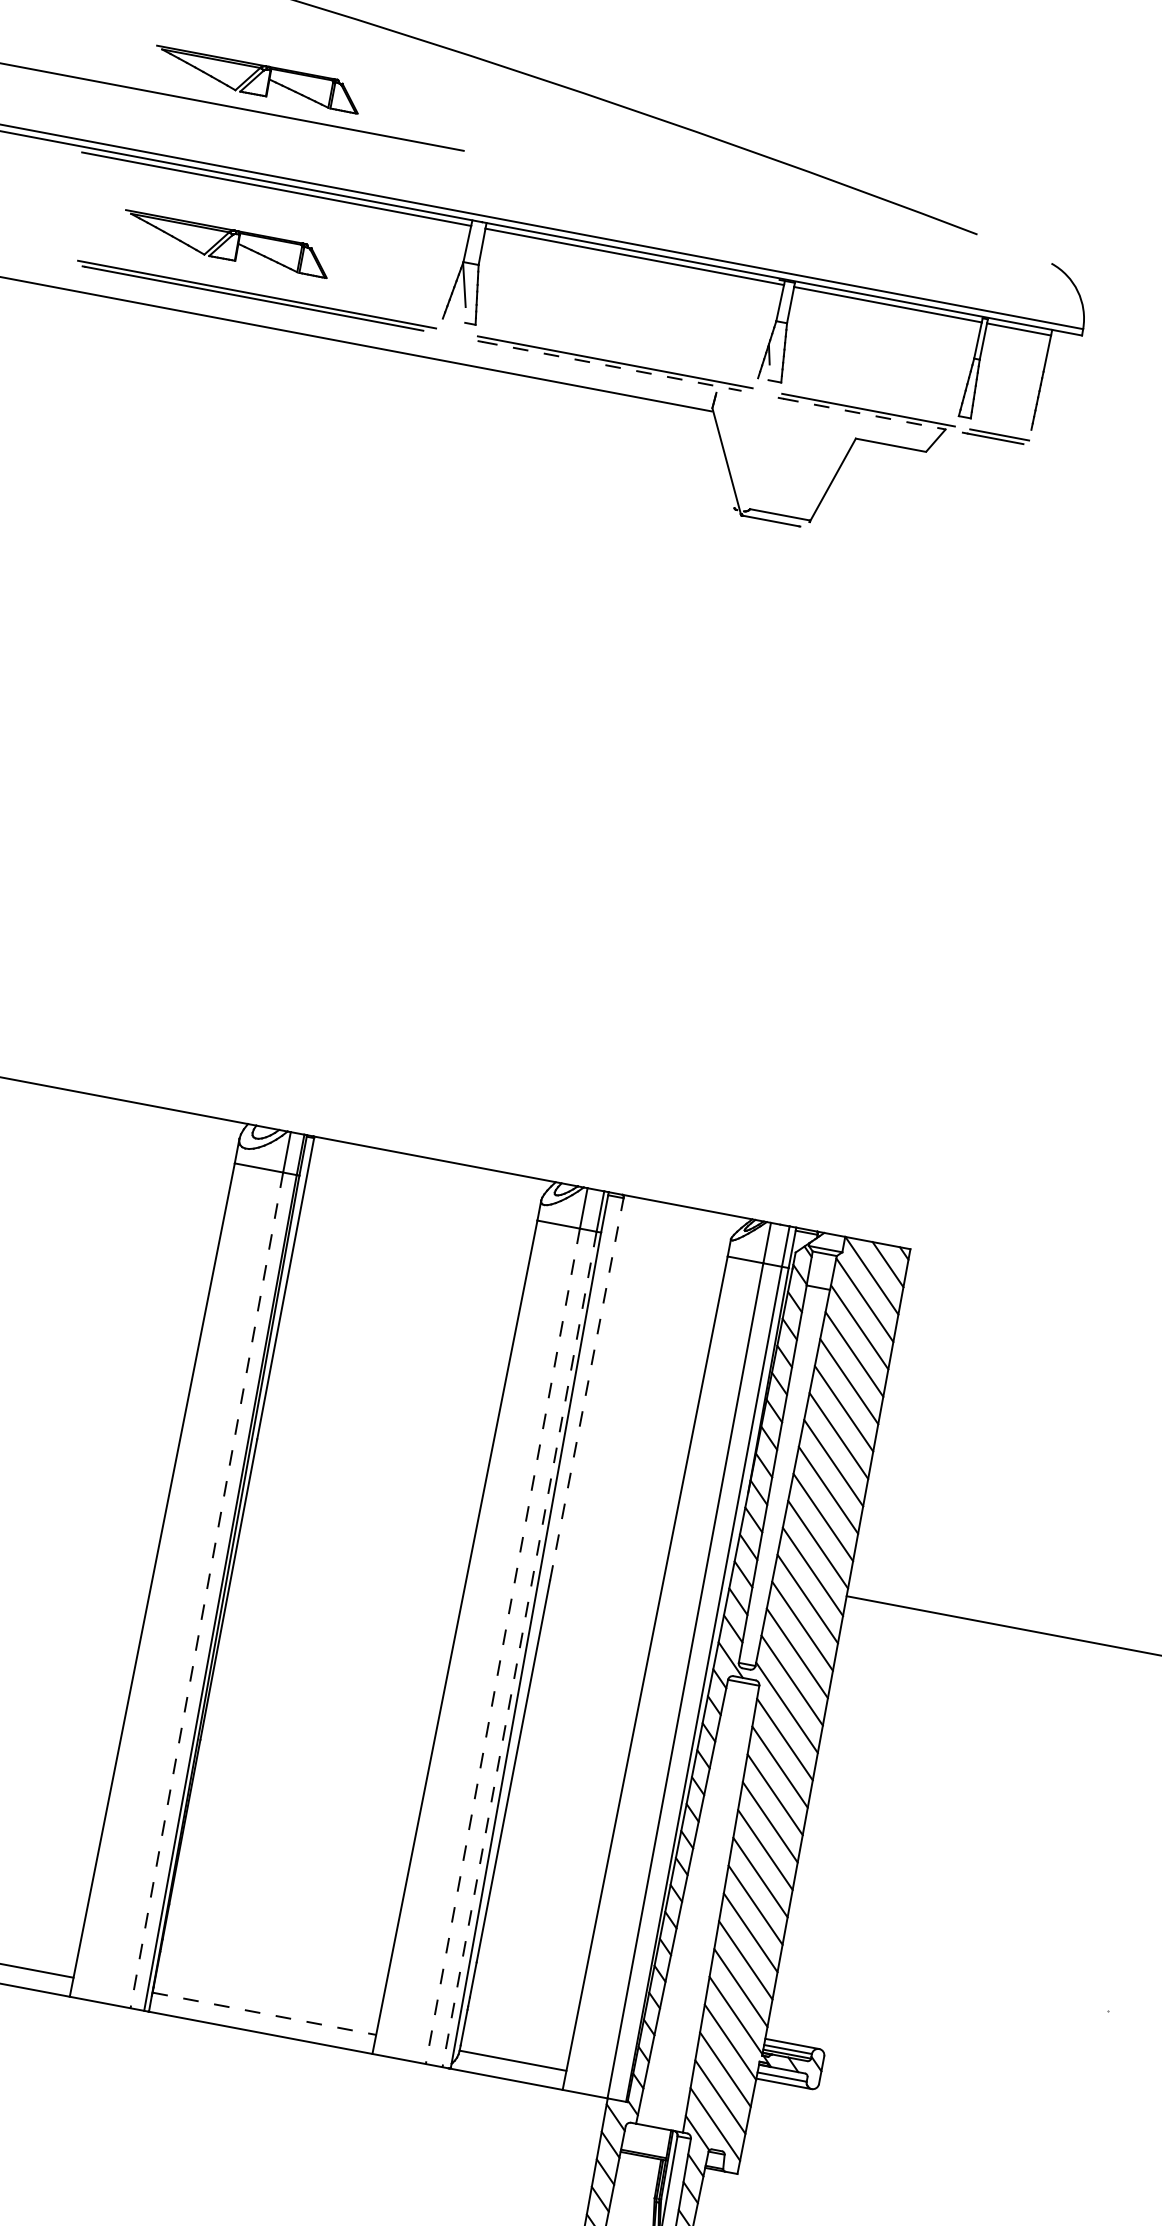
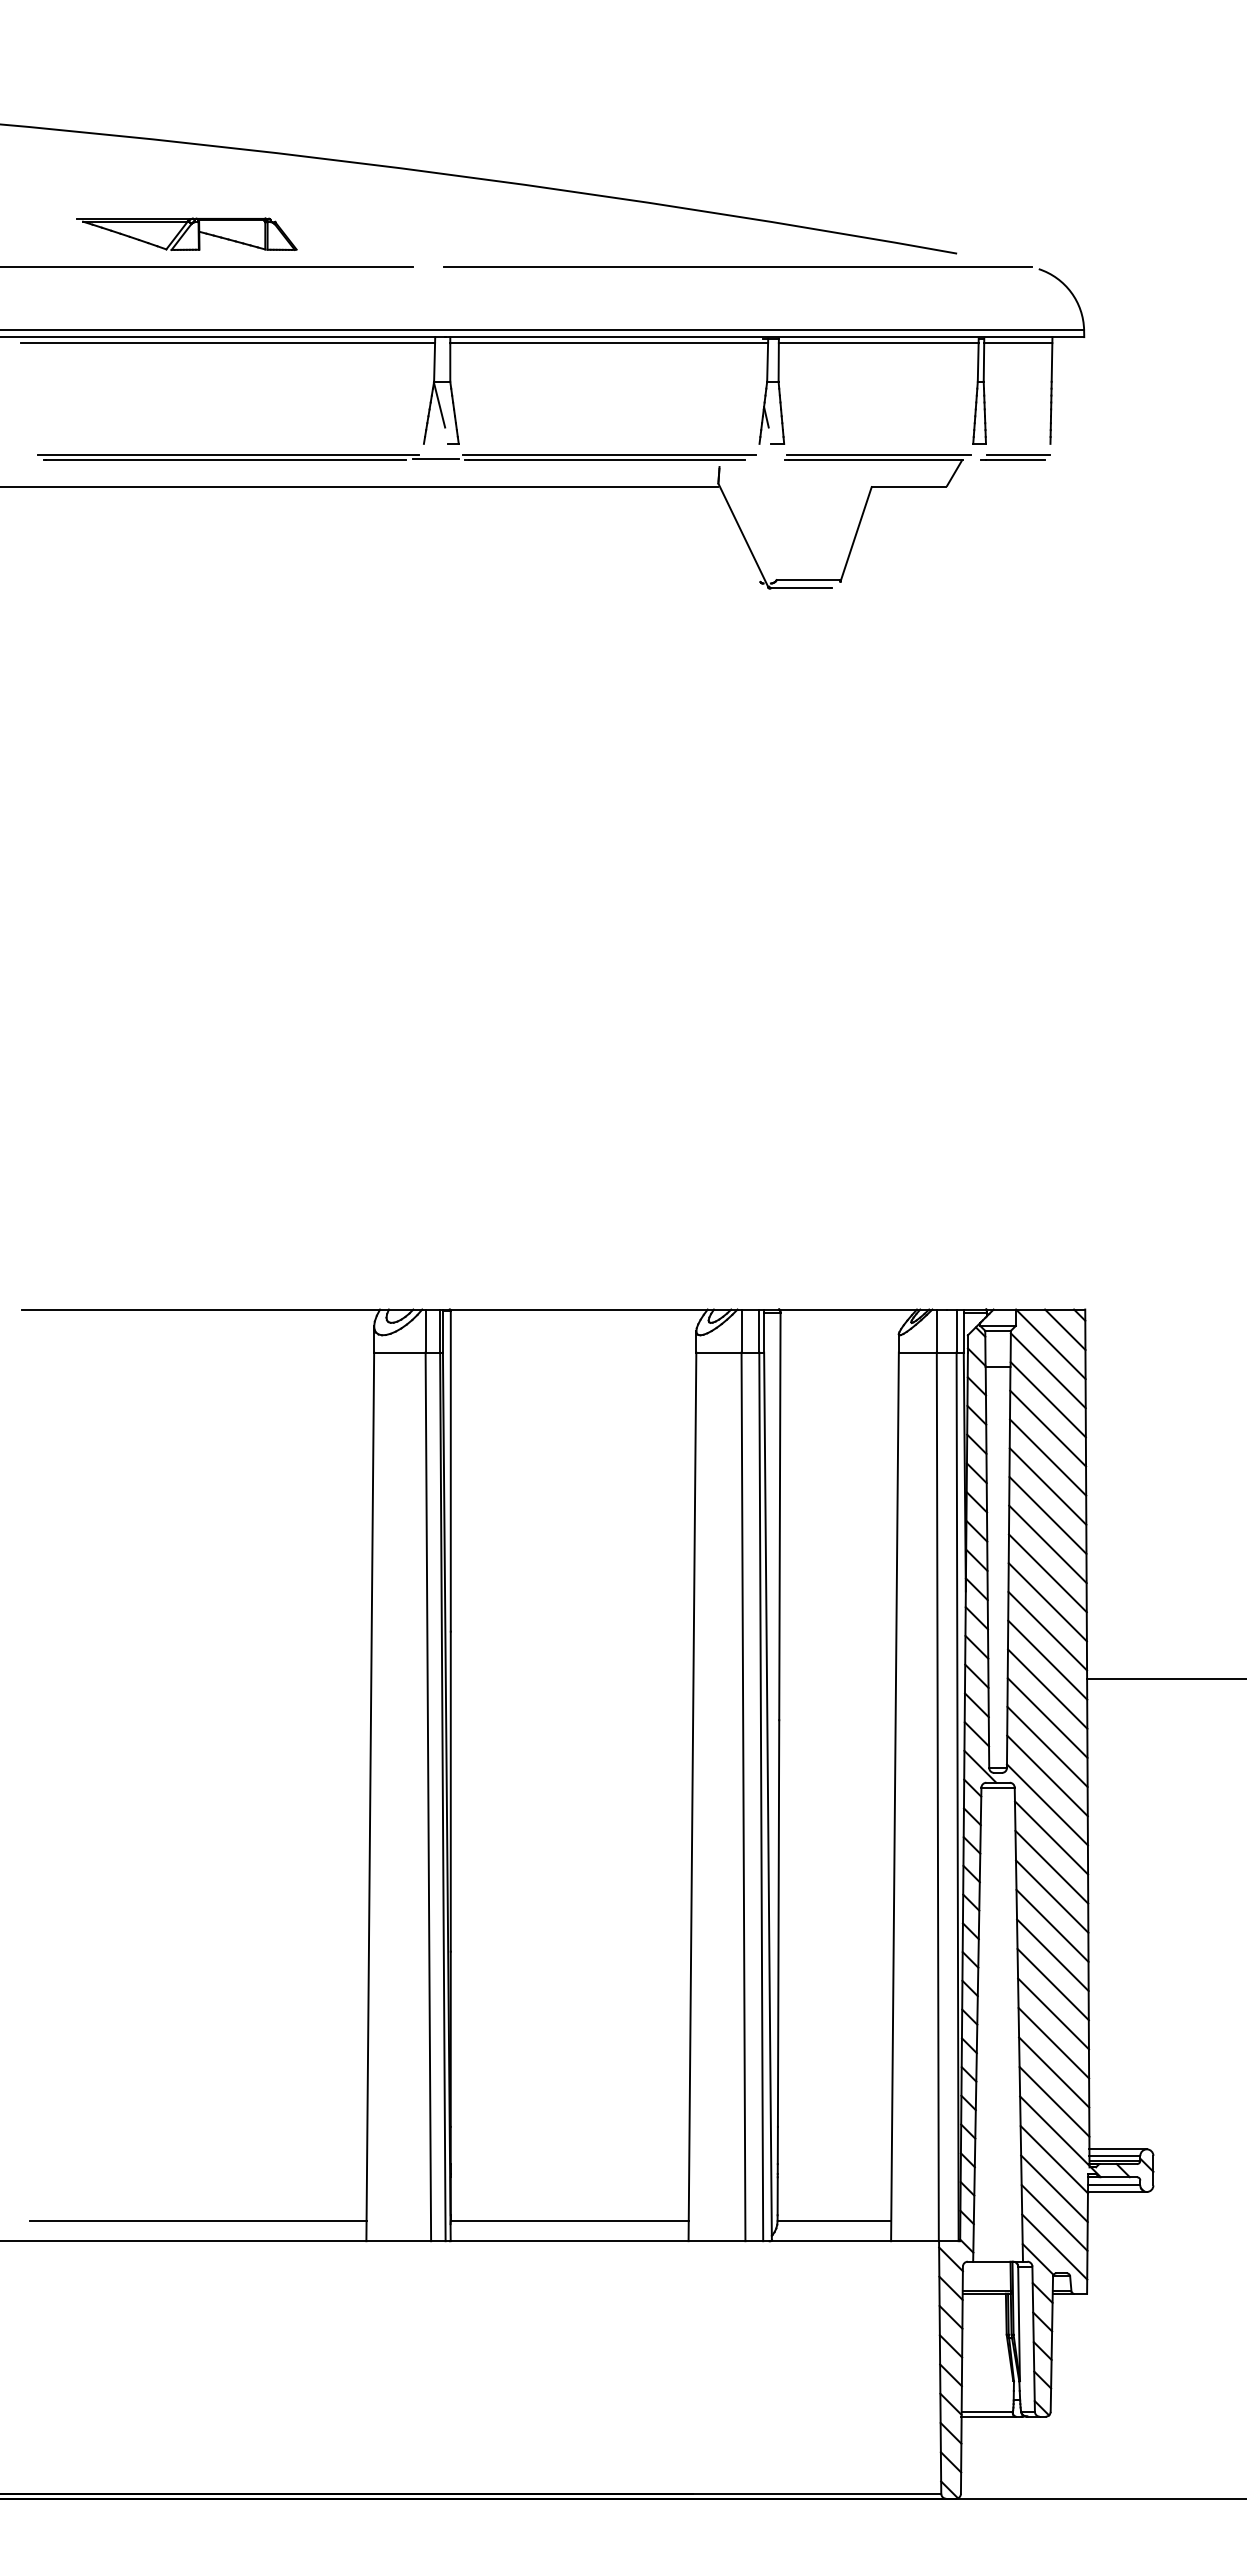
line: (769, 208) -> (738, 267), added
part: (226, 243) -> (186, 408), removed
line: (450, 335) -> (435, 459), added
line: (612, 366) -> (607, 460), dashed -> solid
line: (865, 414) -> (876, 460), dashed -> solid
line: (586, 1389) -> (779, 1516), dashed -> solid
line: (206, 1590) -> (428, 1797), dashed -> solid
line: (502, 1646) -> (743, 1797), dashed -> solid
line: (519, 1650) -> (761, 1797), dashed -> solid
line: (265, 2013) -> (570, 2220), dashed -> solid

